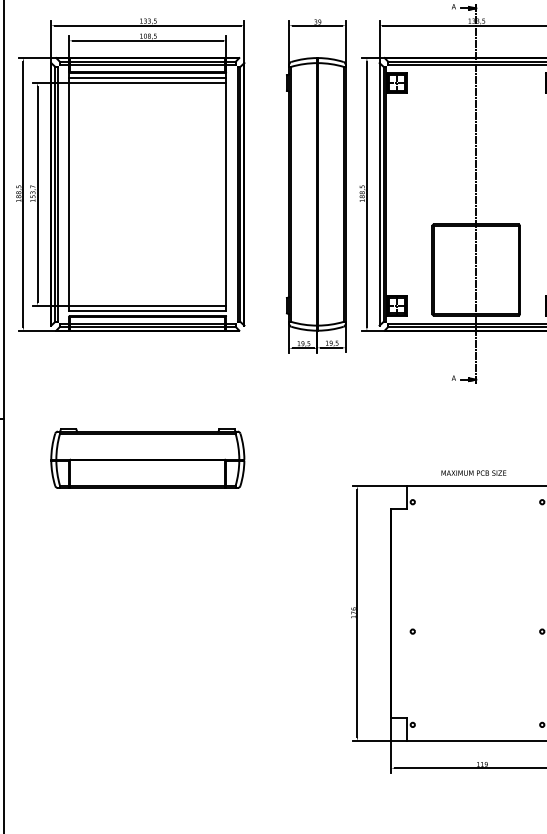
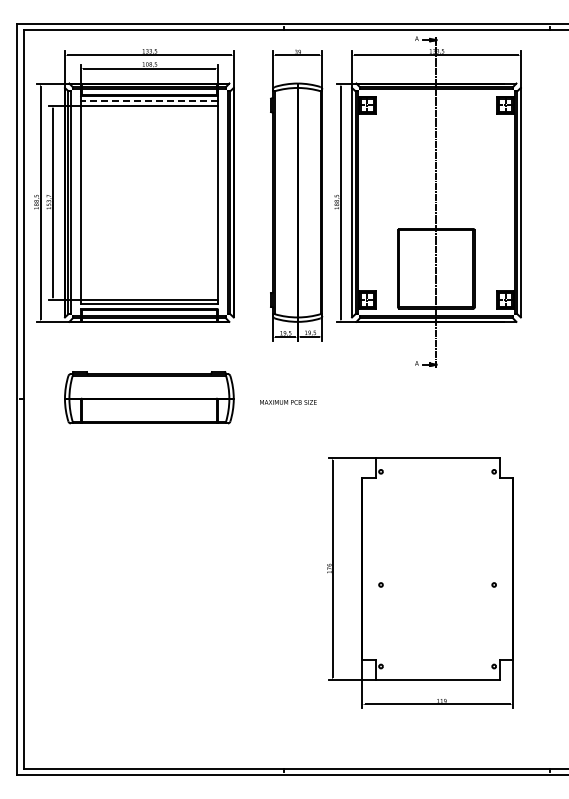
line: (147, 78) -> (149, 101), solid -> dashed
part: (147, 458) -> (149, 397), moved
text: (473, 473) -> (288, 402), moved

